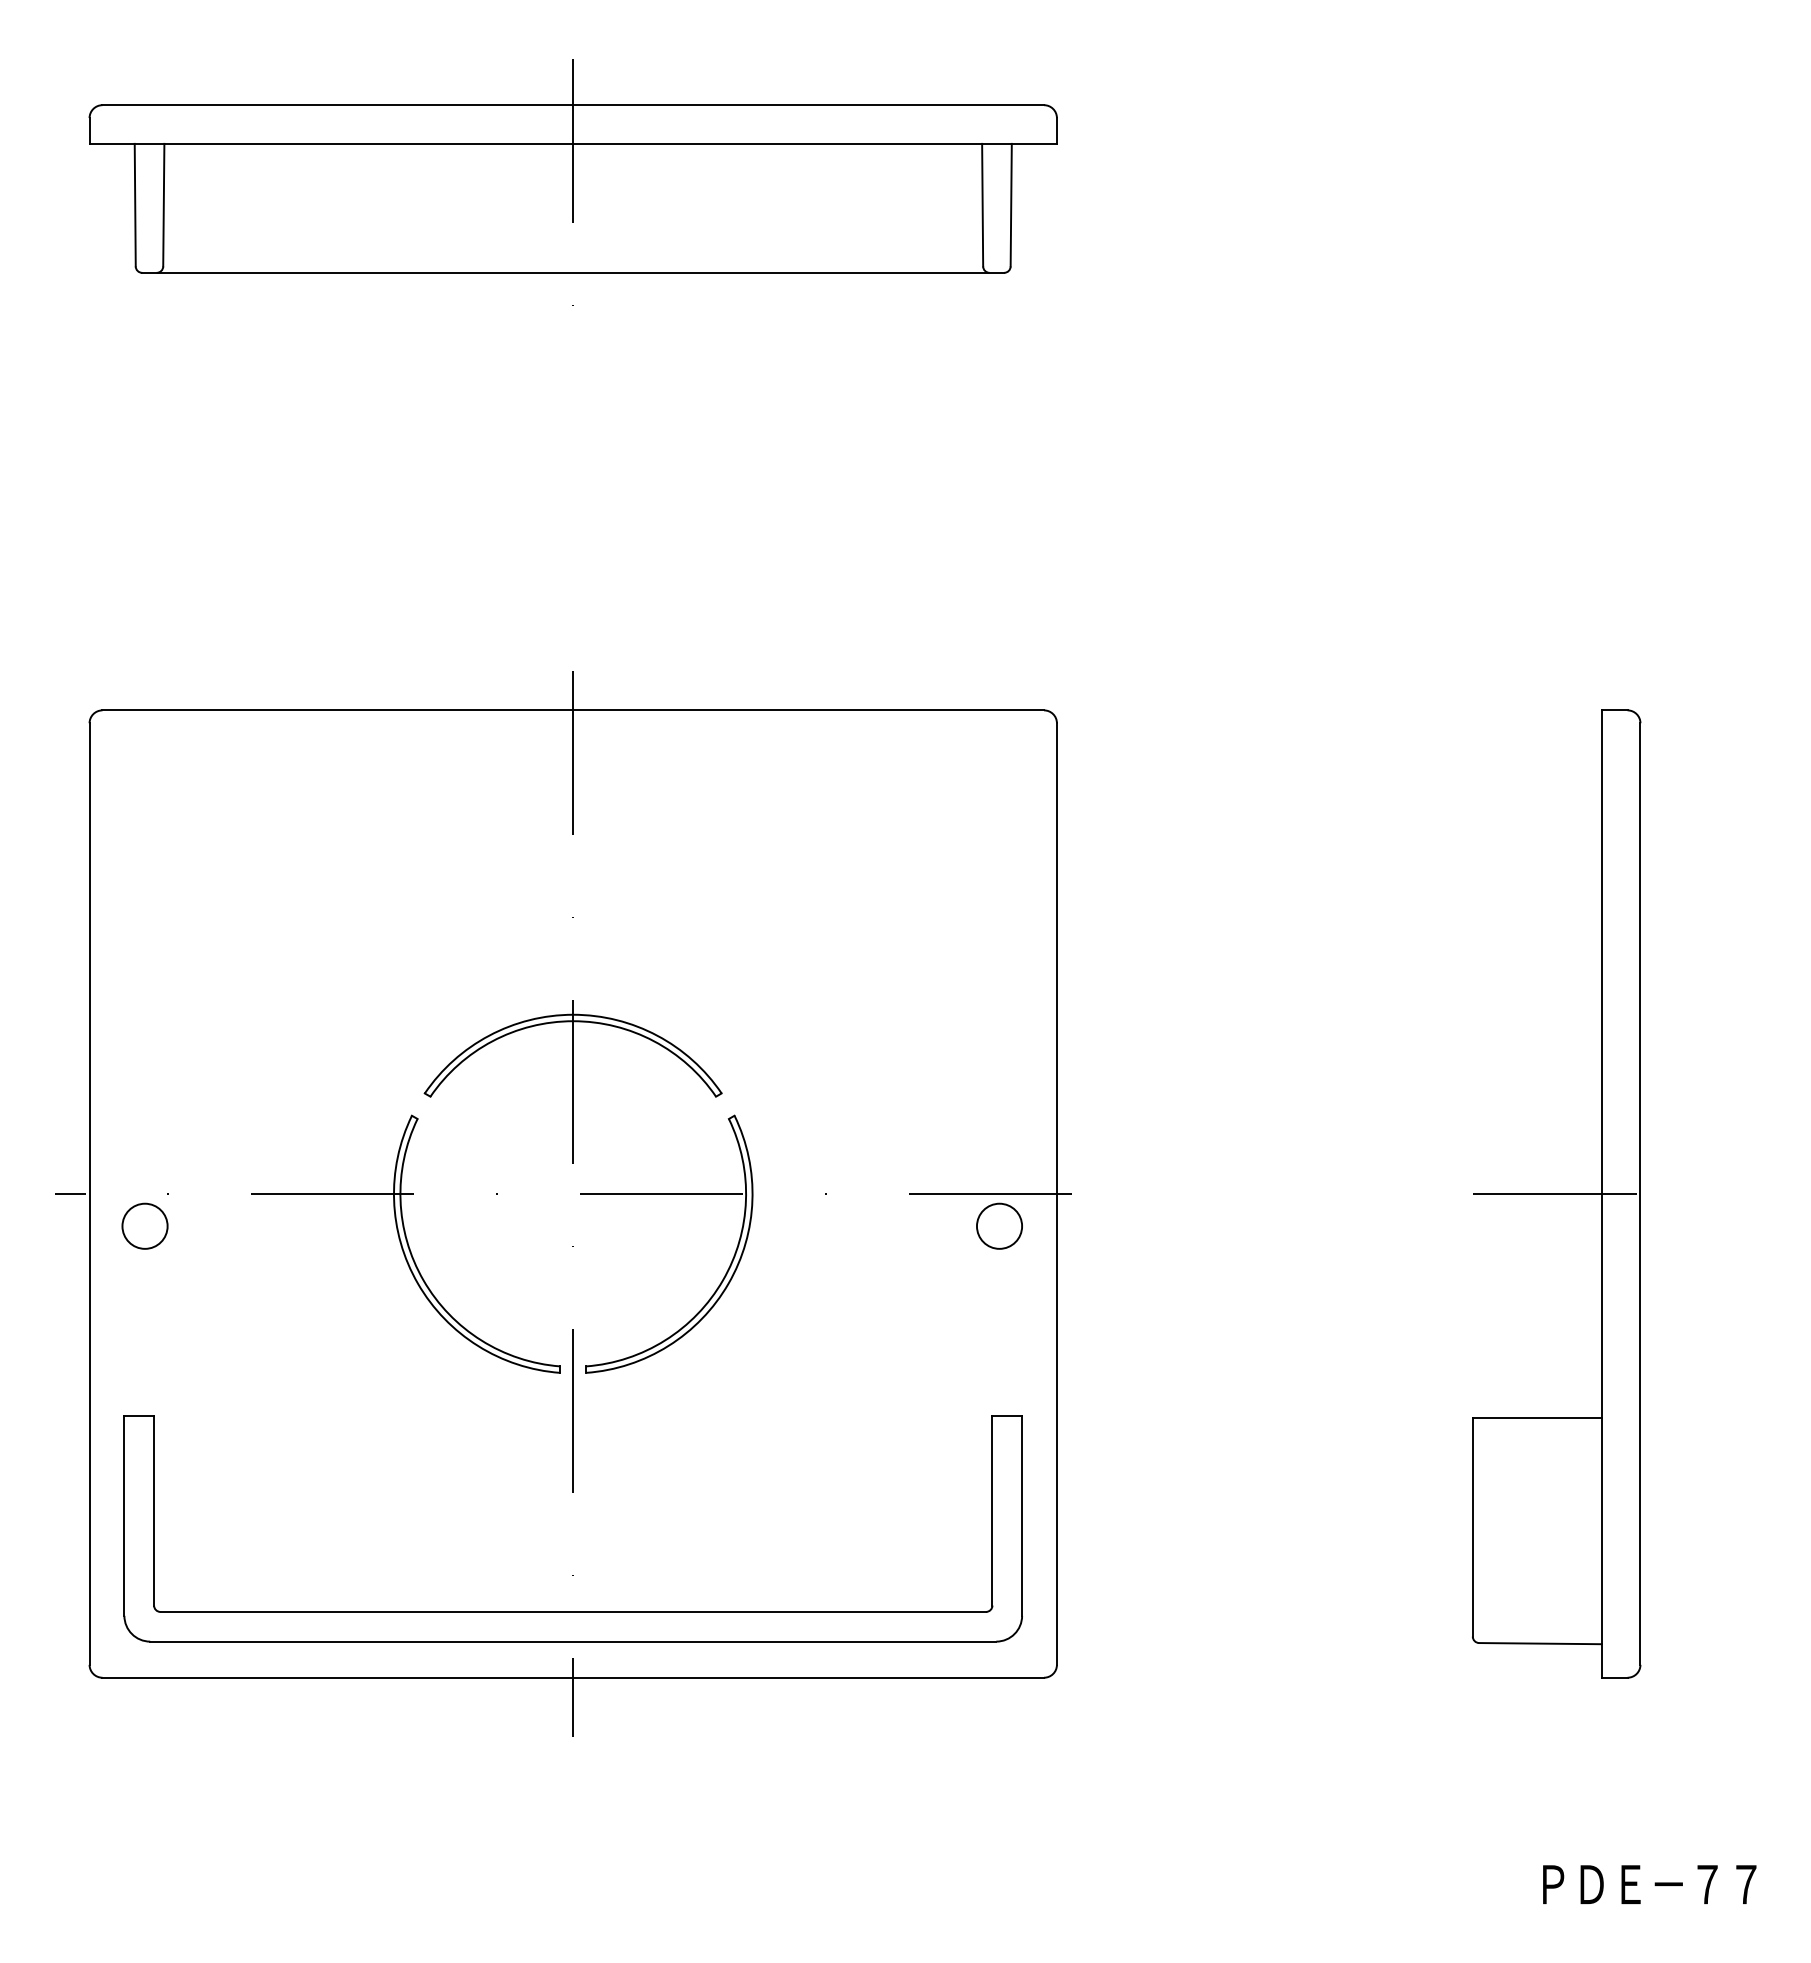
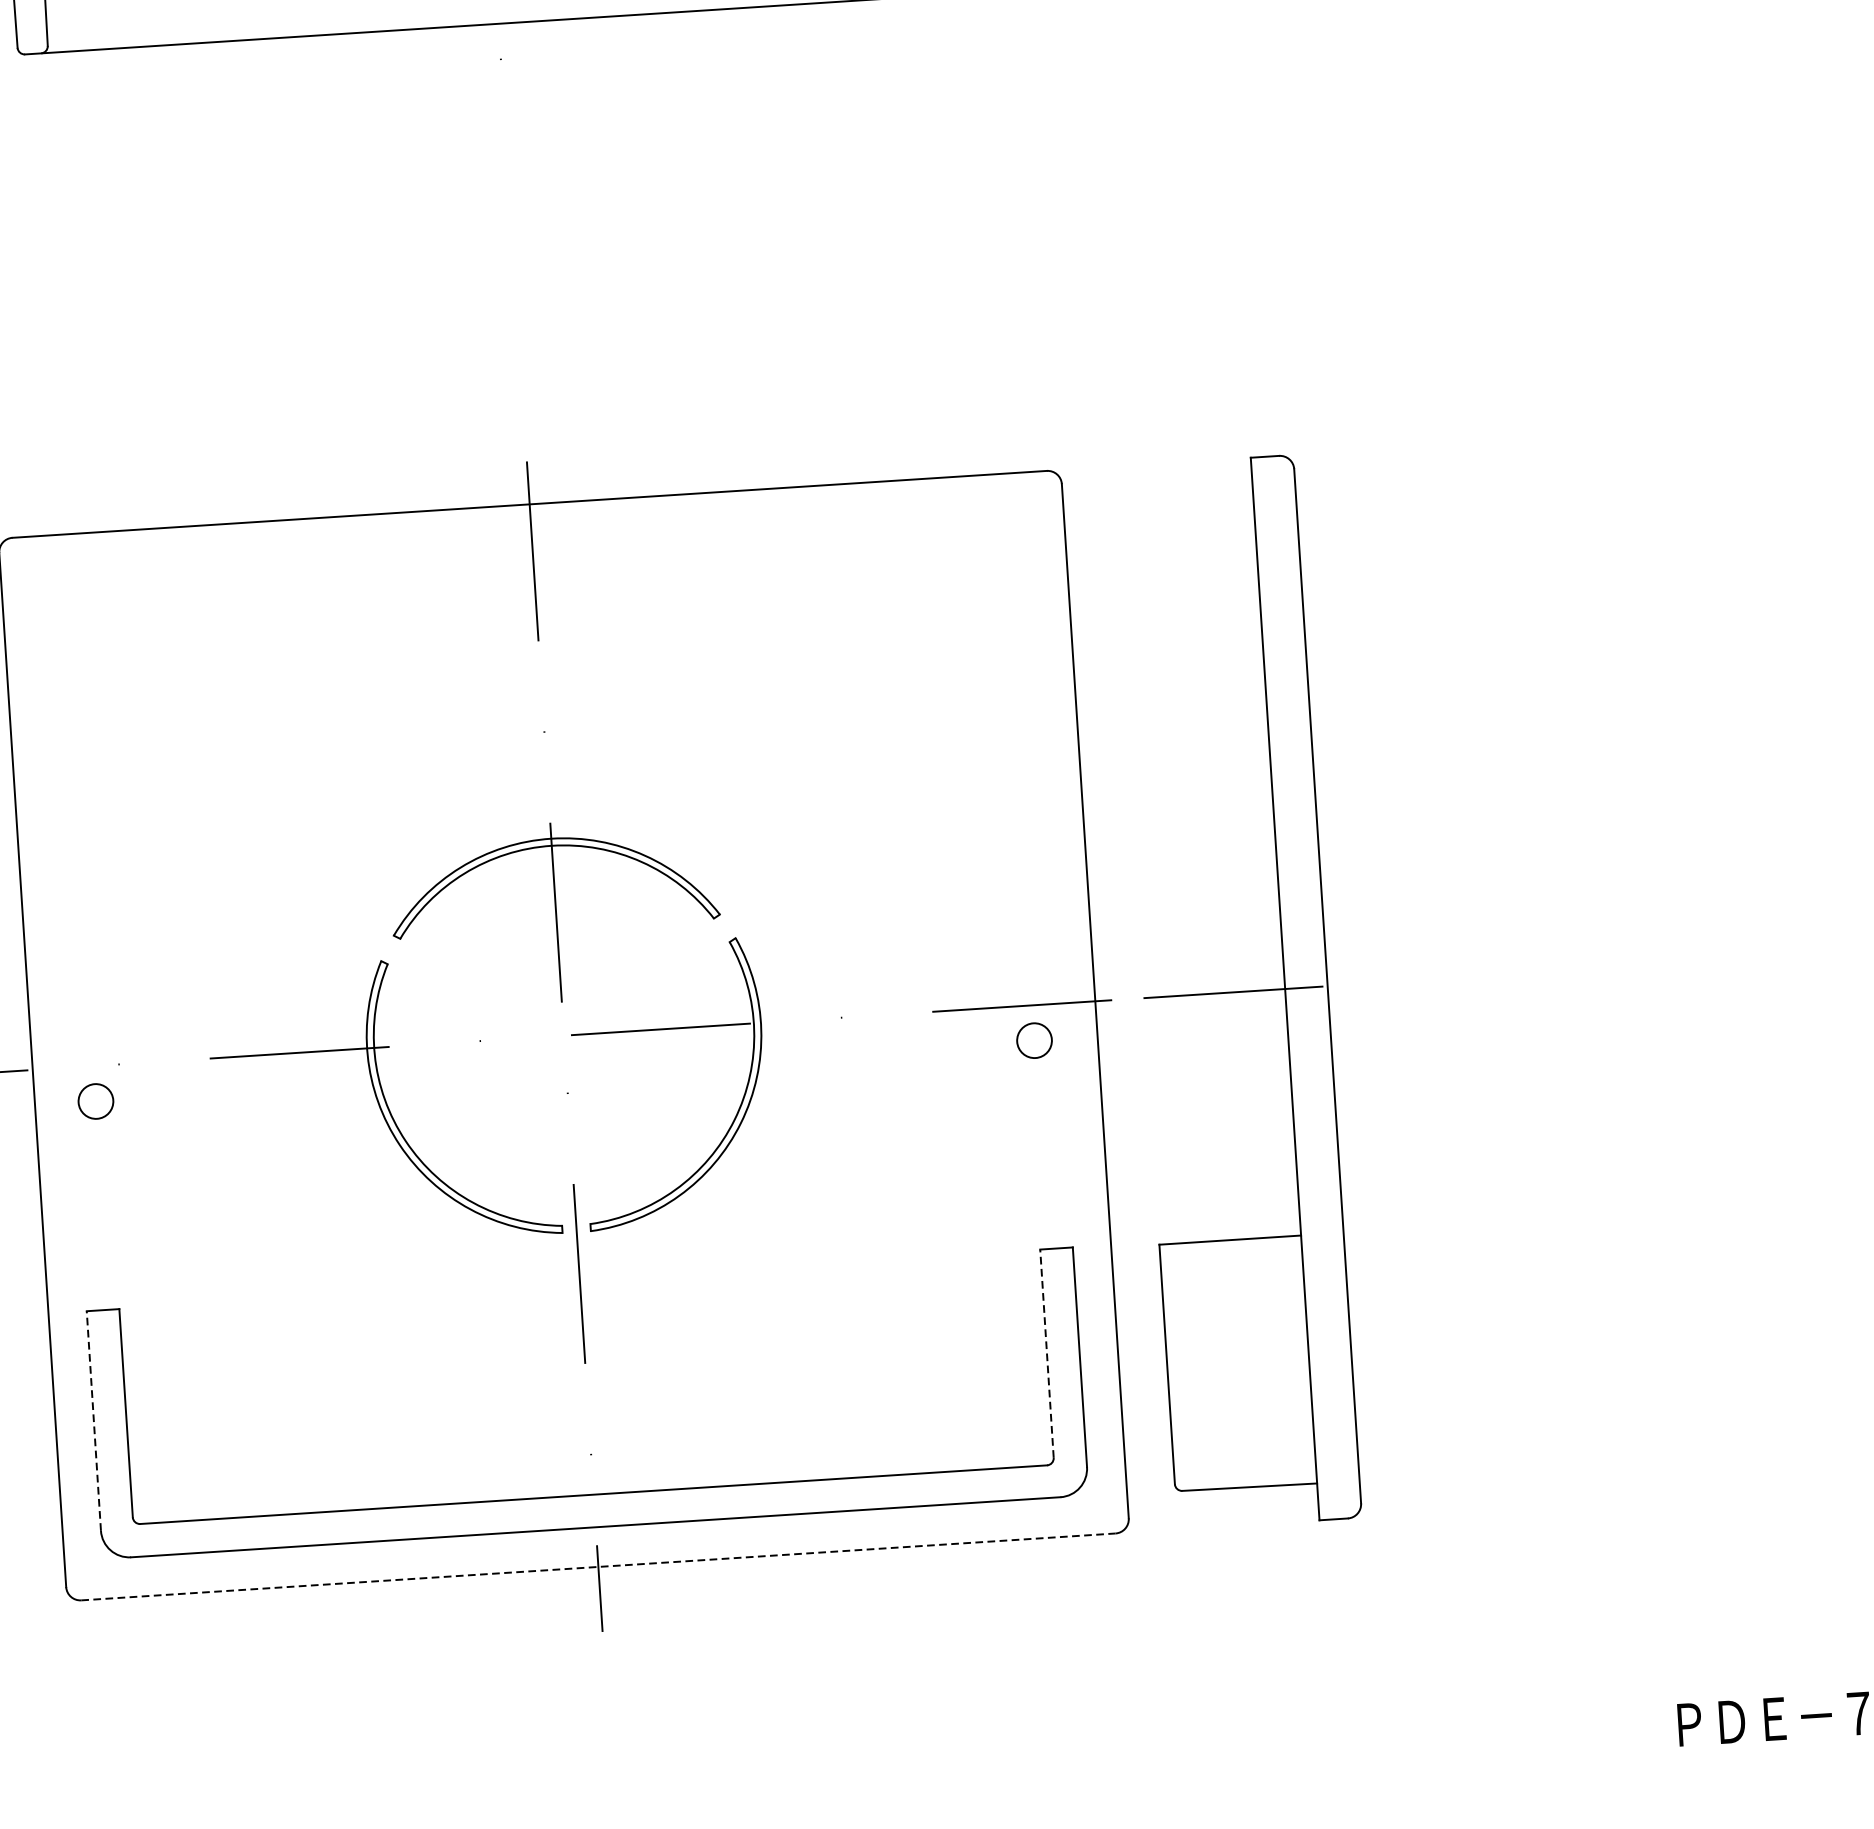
part: (1556, 1193) -> (1235, 991), moved
circle: (144, 1225) -> (95, 1100), size x0.7
circle: (999, 1225) -> (1034, 1039), size x0.7
line: (992, 1510) -> (1047, 1353), solid -> dashed
line: (124, 1515) -> (93, 1420), solid -> dashed
line: (573, 1677) -> (598, 1566), solid -> dashed

